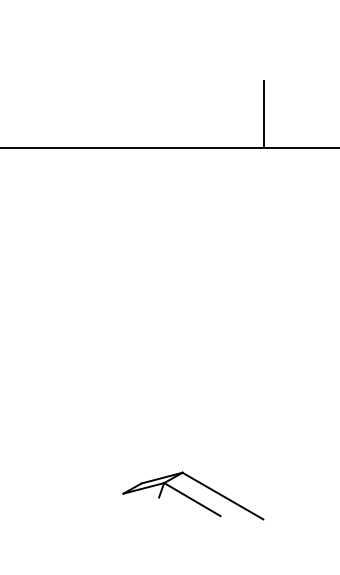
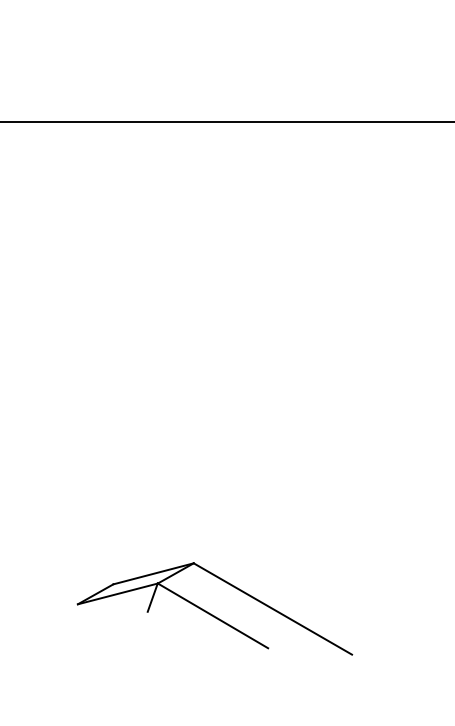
line: (263, 114) -> (313, 74), removed
part: (193, 495) -> (215, 608), size x1.4

